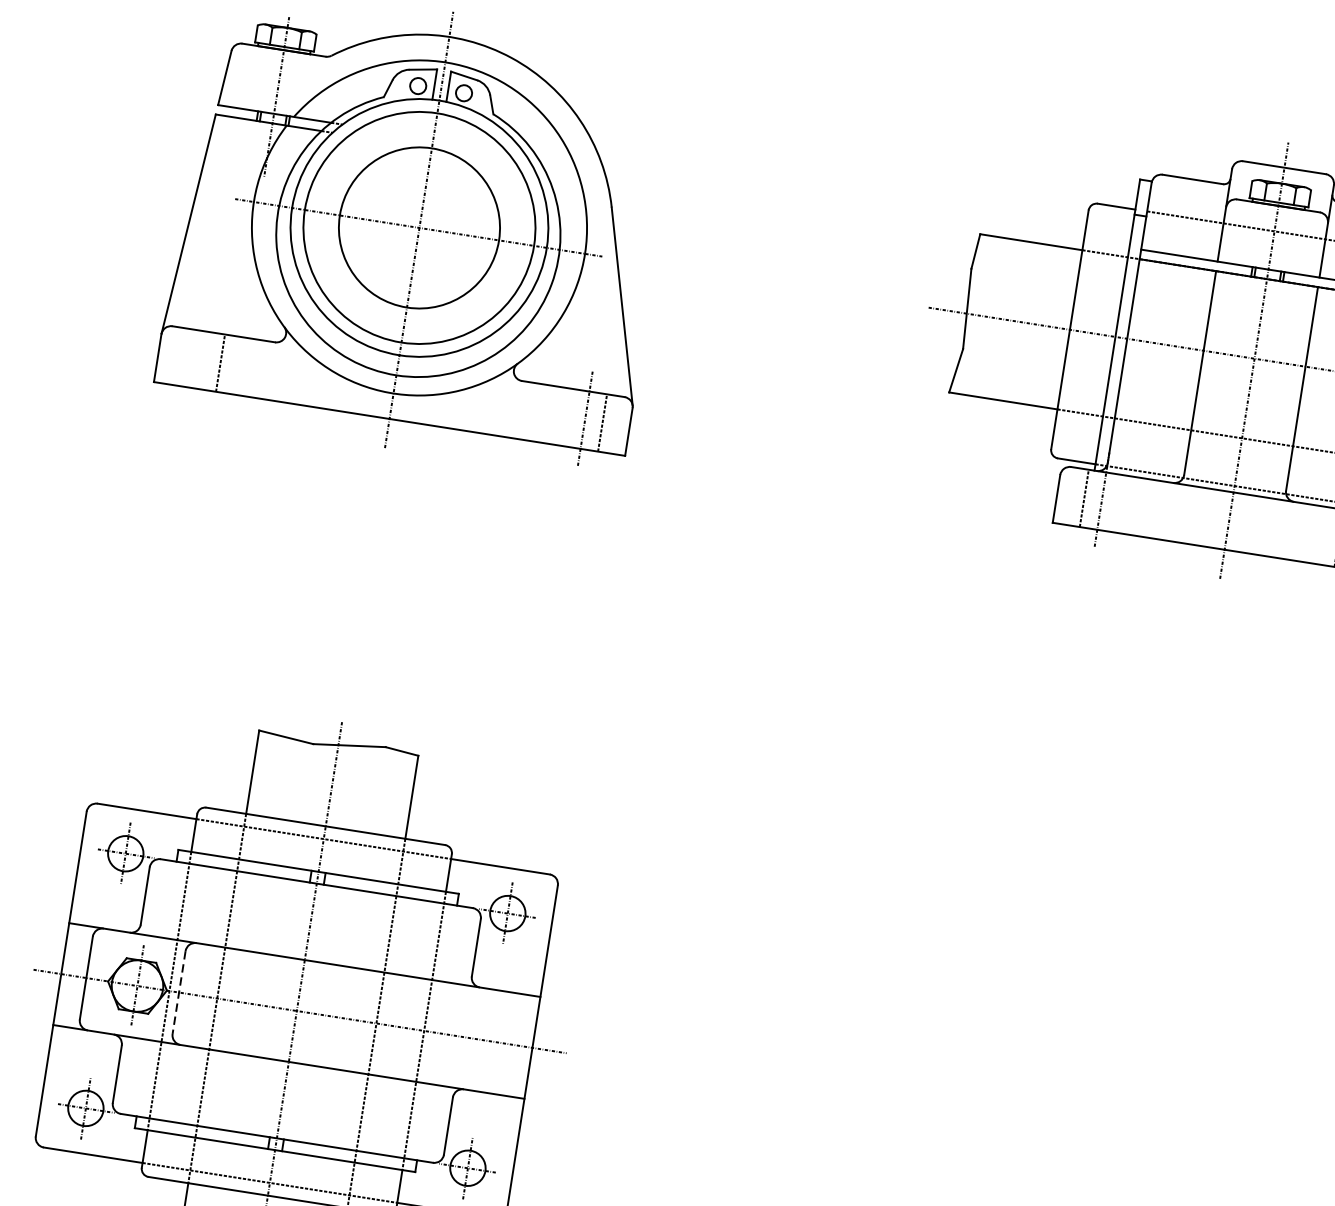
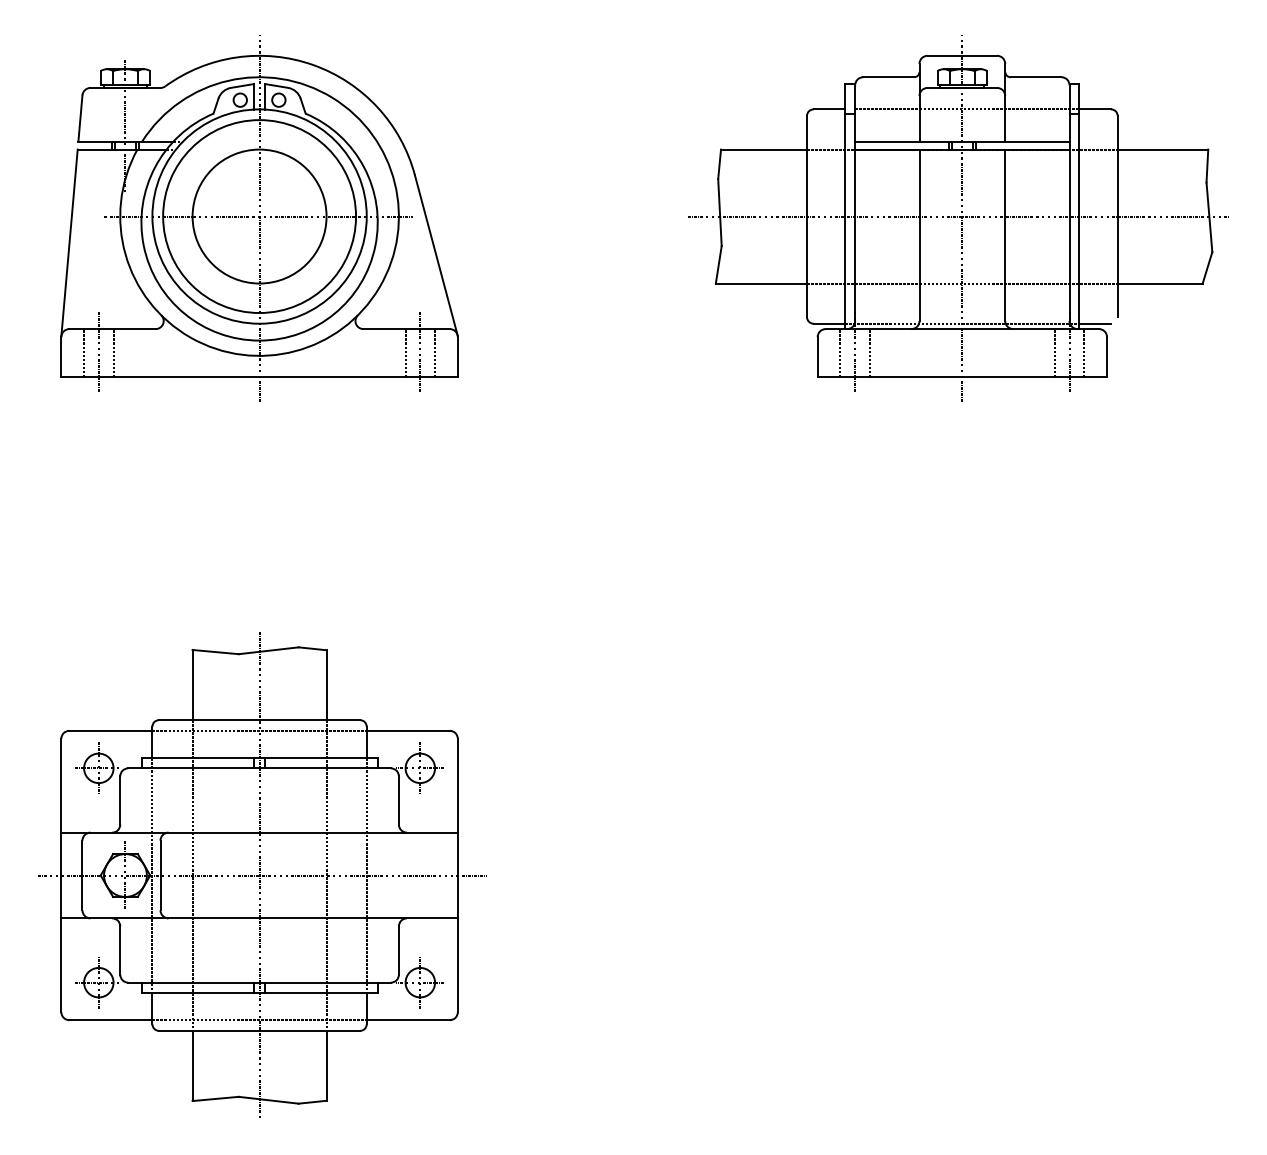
line: (185, 358) -> (84, 353), added
line: (202, 358) -> (98, 351), added
line: (567, 417) -> (405, 353), added
line: (1118, 504) -> (869, 353), added
line: (179, 992) -> (160, 875), dashed -> solid

